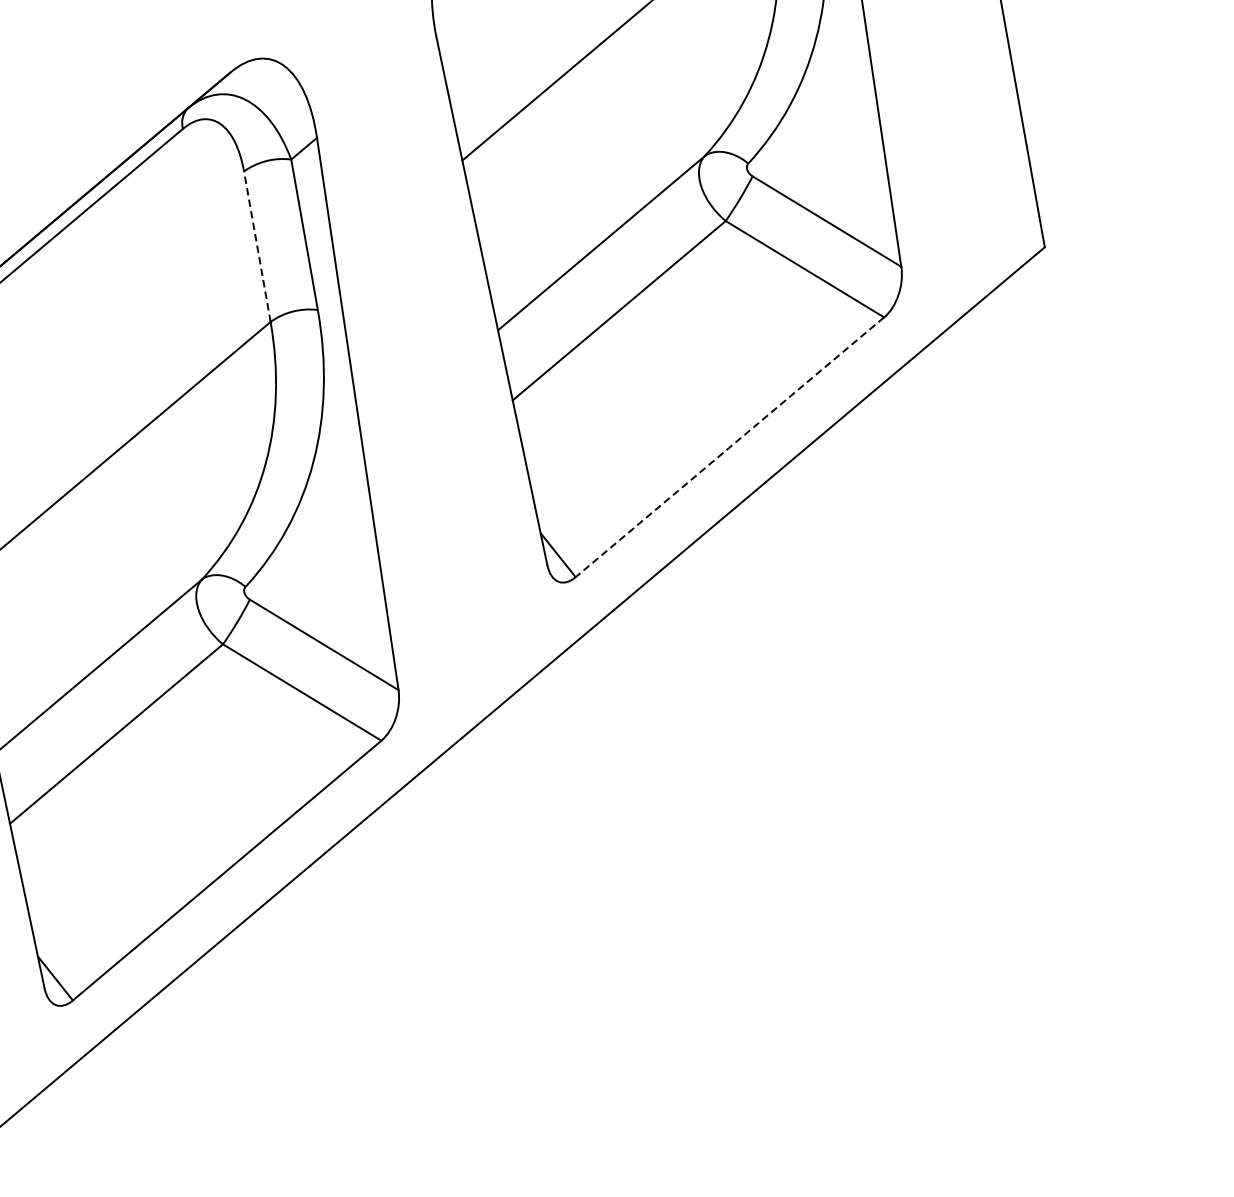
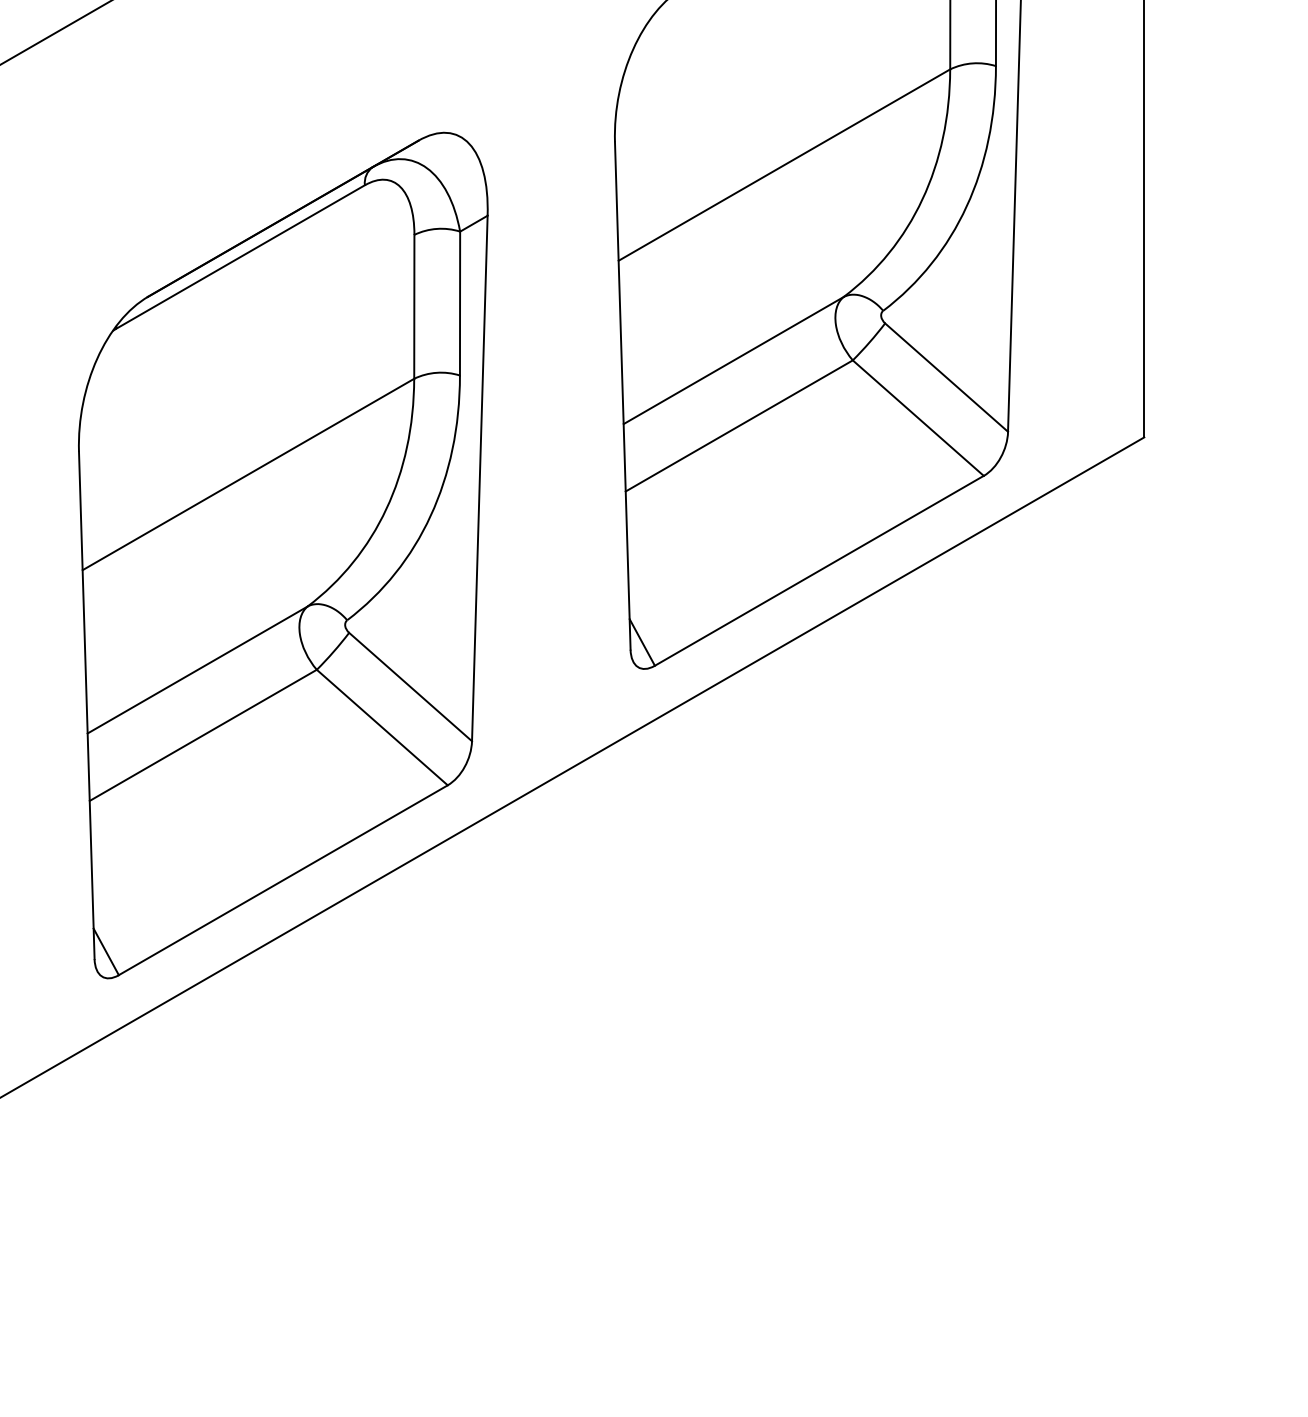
line: (257, 246) -> (414, 306), dashed -> solid
line: (730, 446) -> (819, 570), dashed -> solid

